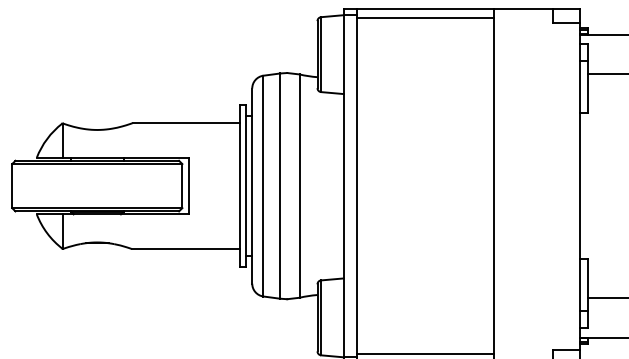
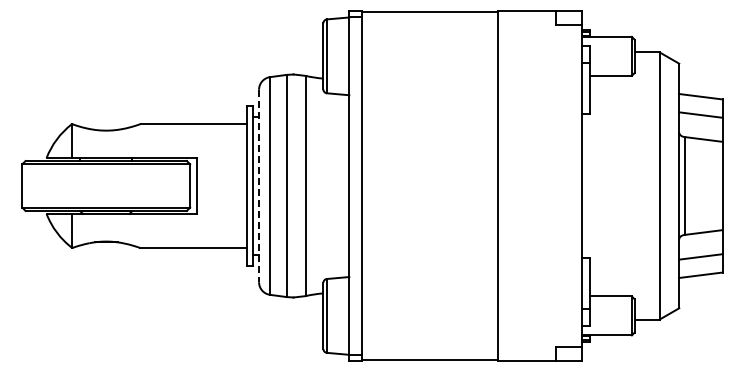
line: (425, 18) -> (429, 20), removed
line: (252, 186) -> (259, 186), solid -> dashed
line: (425, 353) -> (429, 351), removed

